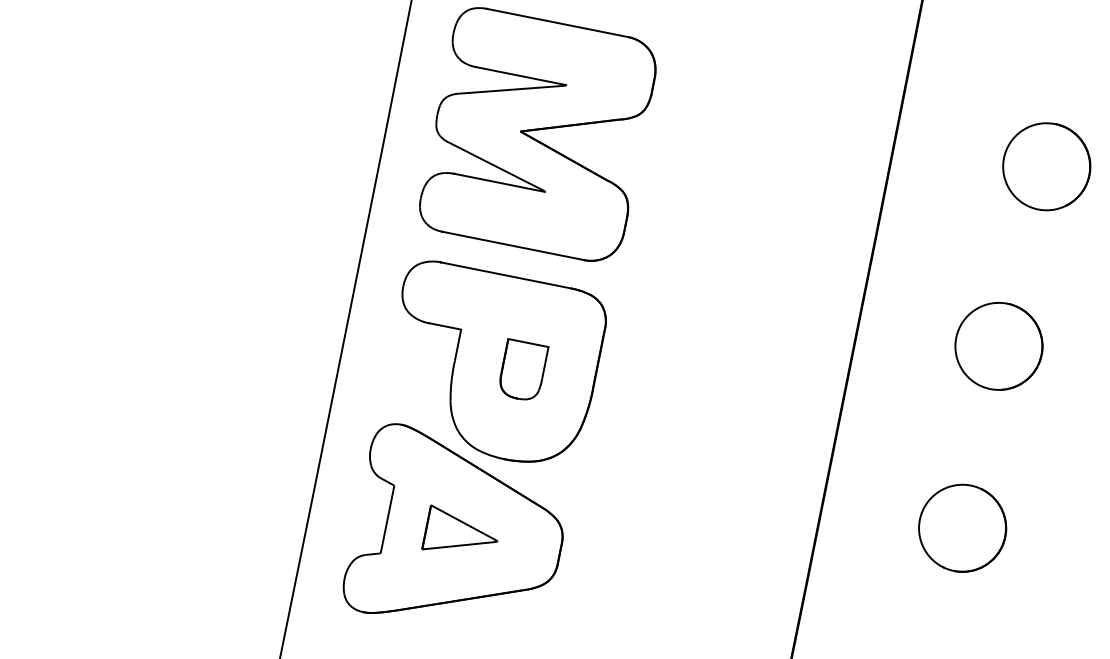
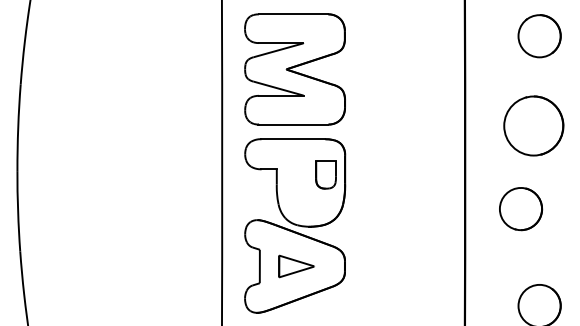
part: (999, 347) -> (534, 126), size x1.4
part: (521, 369) -> (325, 174), moved
part: (963, 529) -> (521, 209), moved

